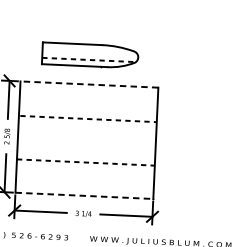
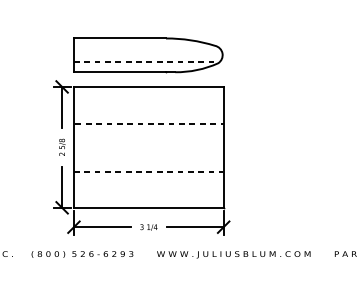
part: (90, 55) -> (148, 55), size x1.43
line: (89, 84) -> (148, 86), dashed -> solid
line: (84, 195) -> (148, 207), dashed -> solid

